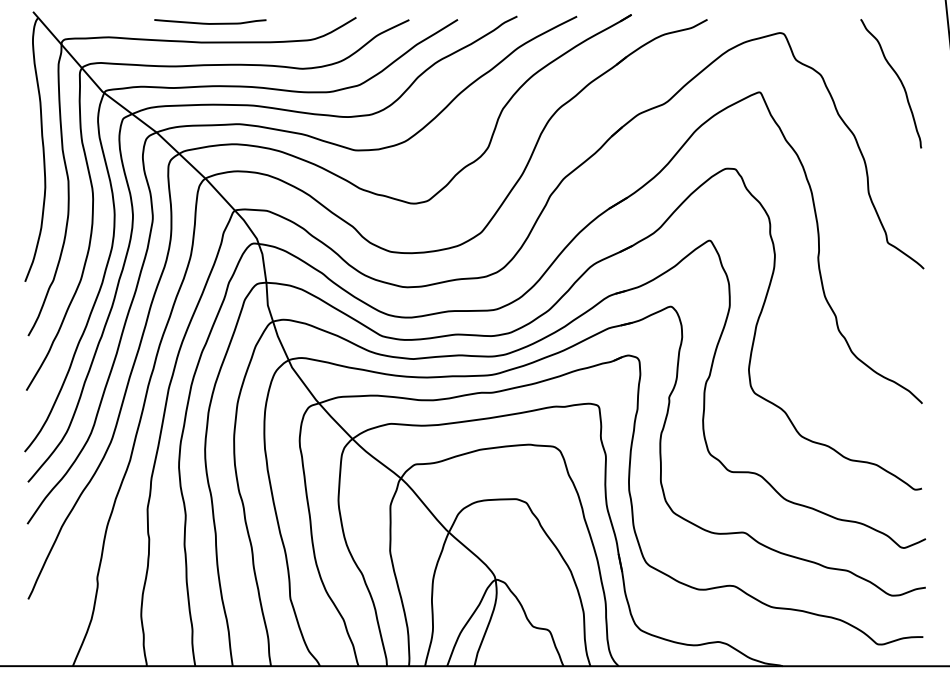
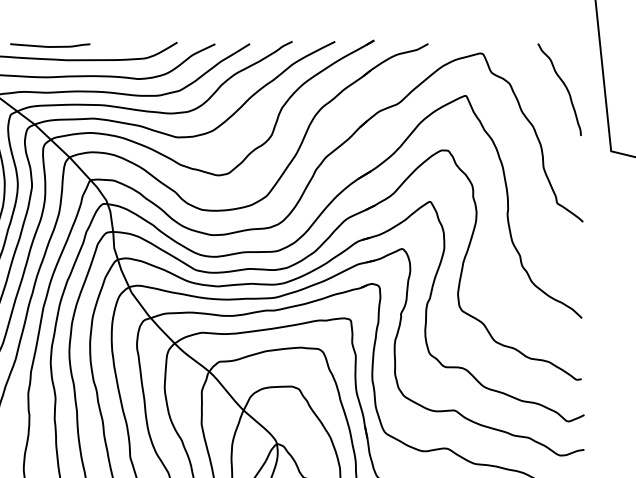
curve: (210, 23) -> (50, 46), moved

